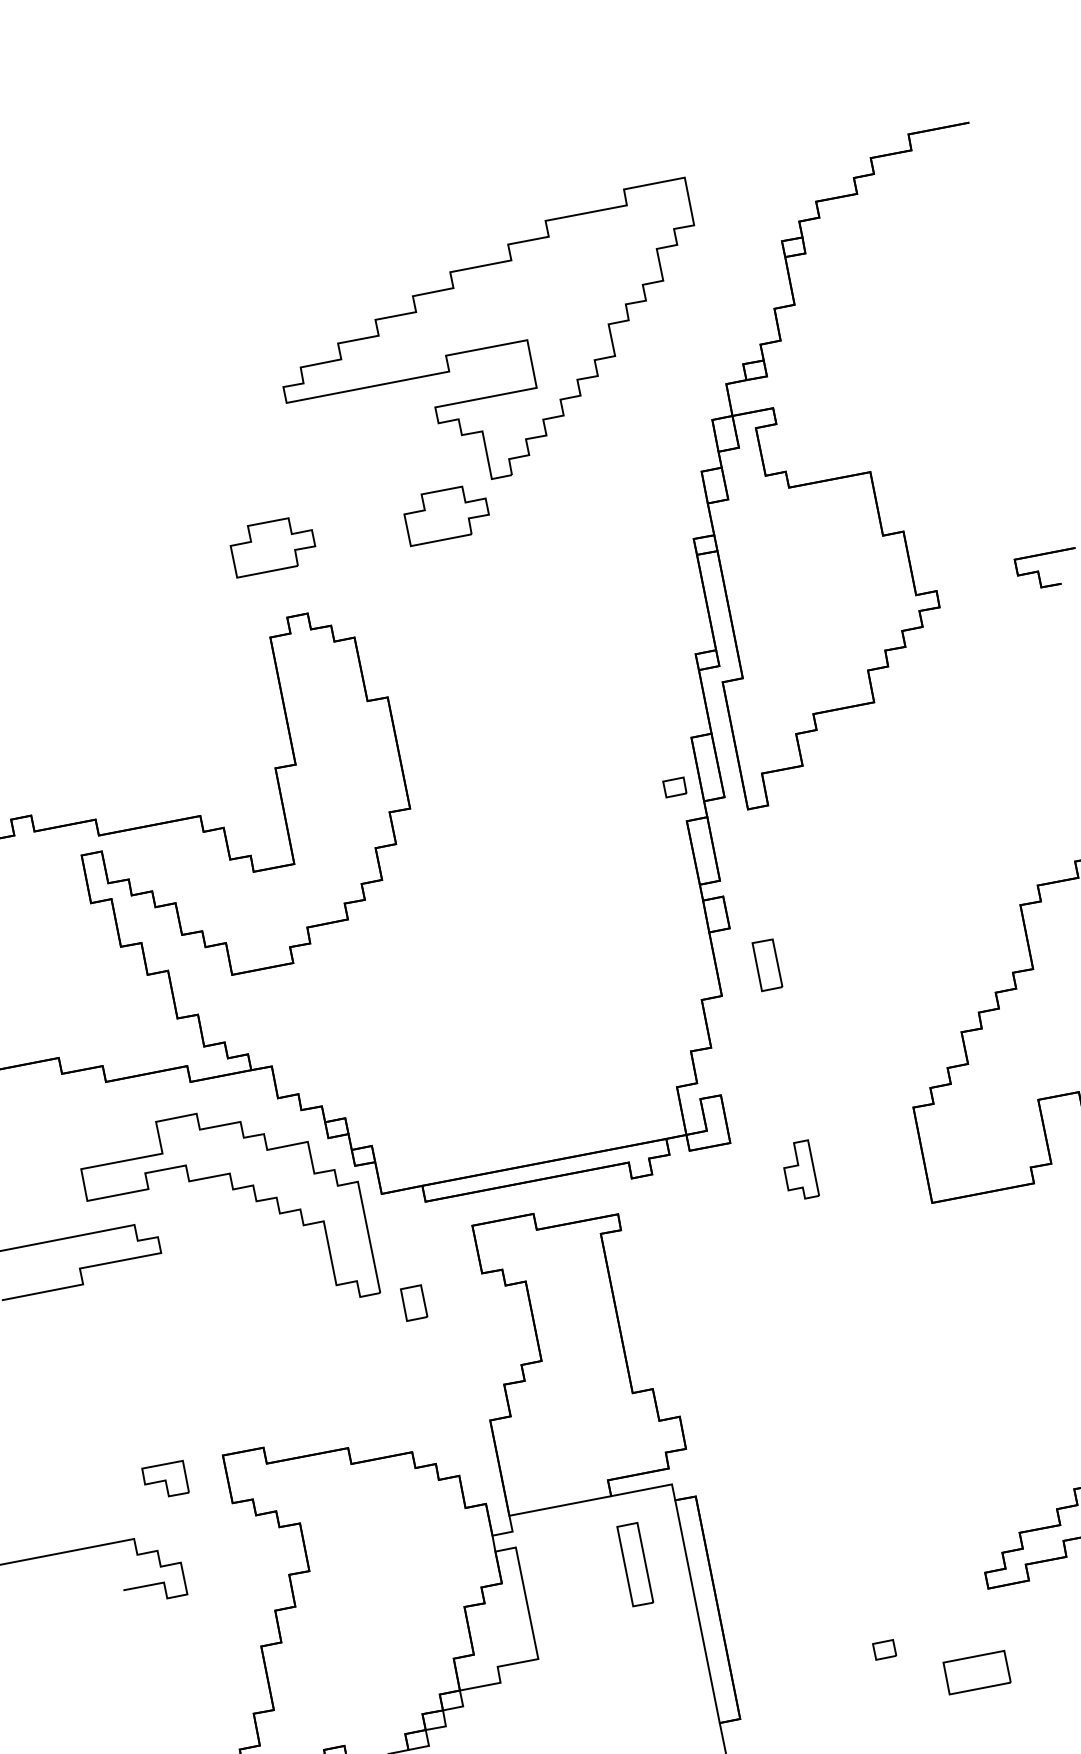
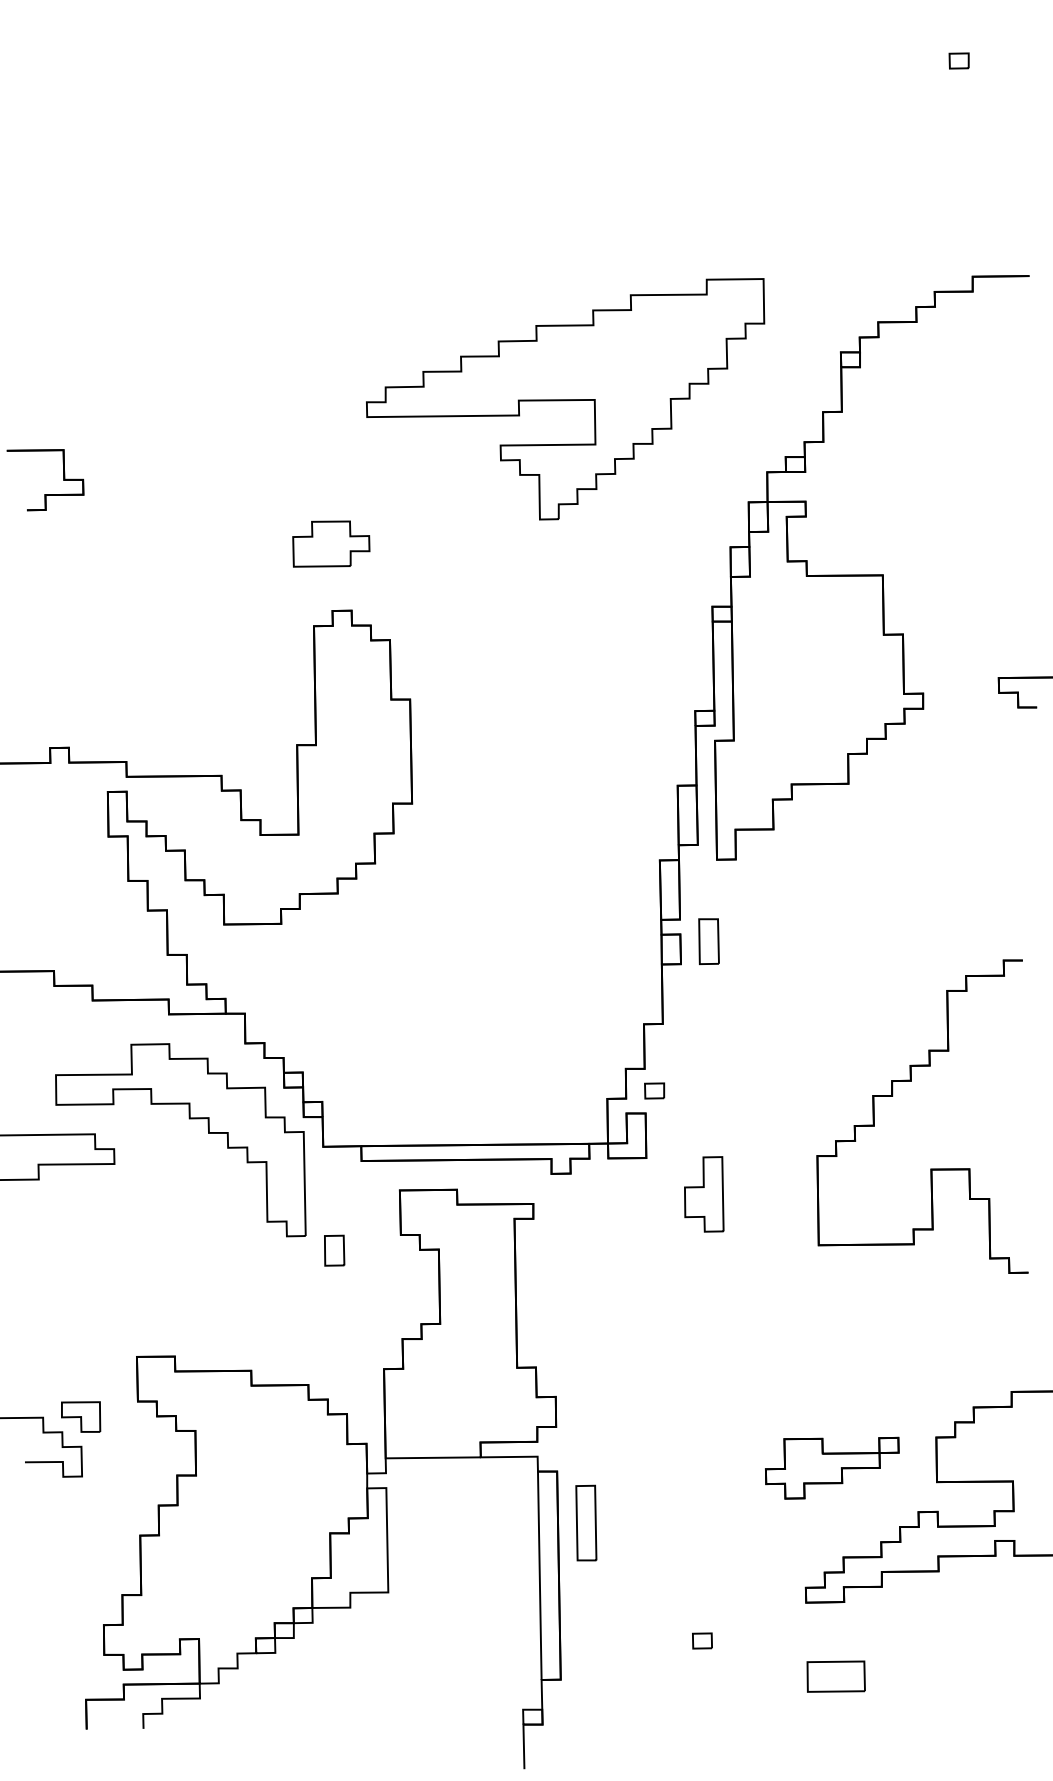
part: (446, 513) -> (493, 543), removed
part: (674, 786) -> (654, 1090), moved
part: (766, 965) -> (708, 941), moved
part: (799, 1170) -> (704, 1194), size x1.43
part: (990, 1438) -> (832, 1467), added
part: (165, 1479) -> (81, 1416), moved
part: (635, 1563) -> (586, 1522), moved
part: (976, 1672) -> (835, 1676), moved

